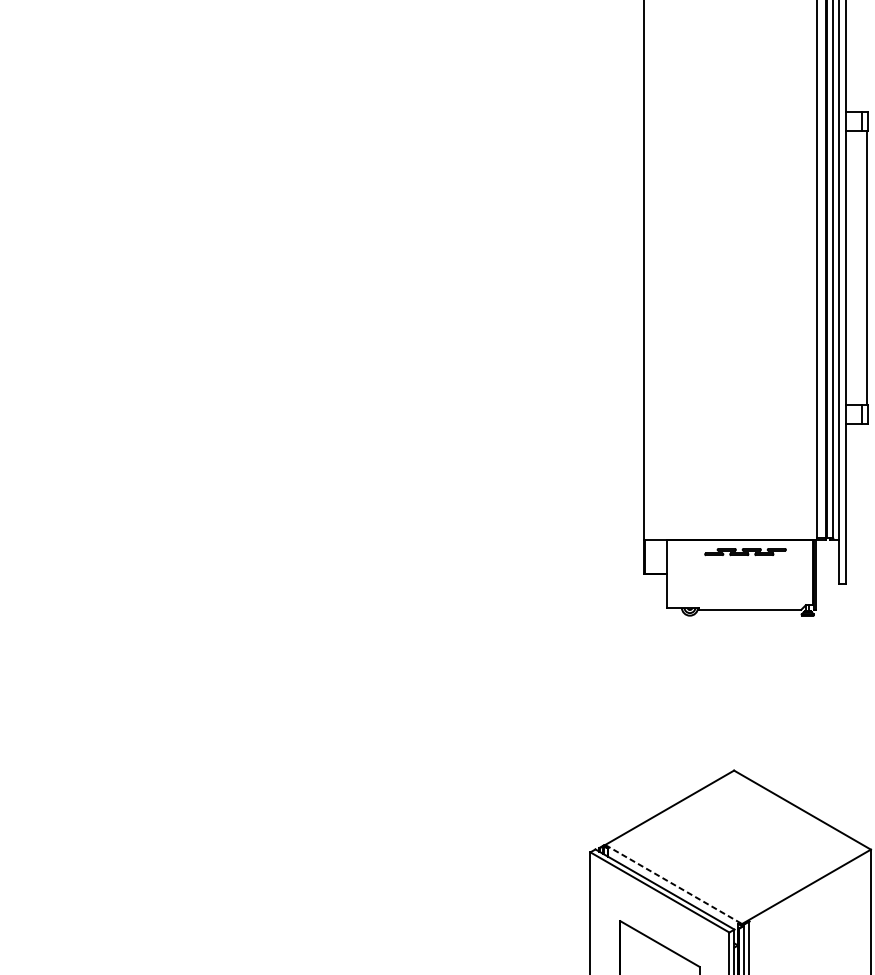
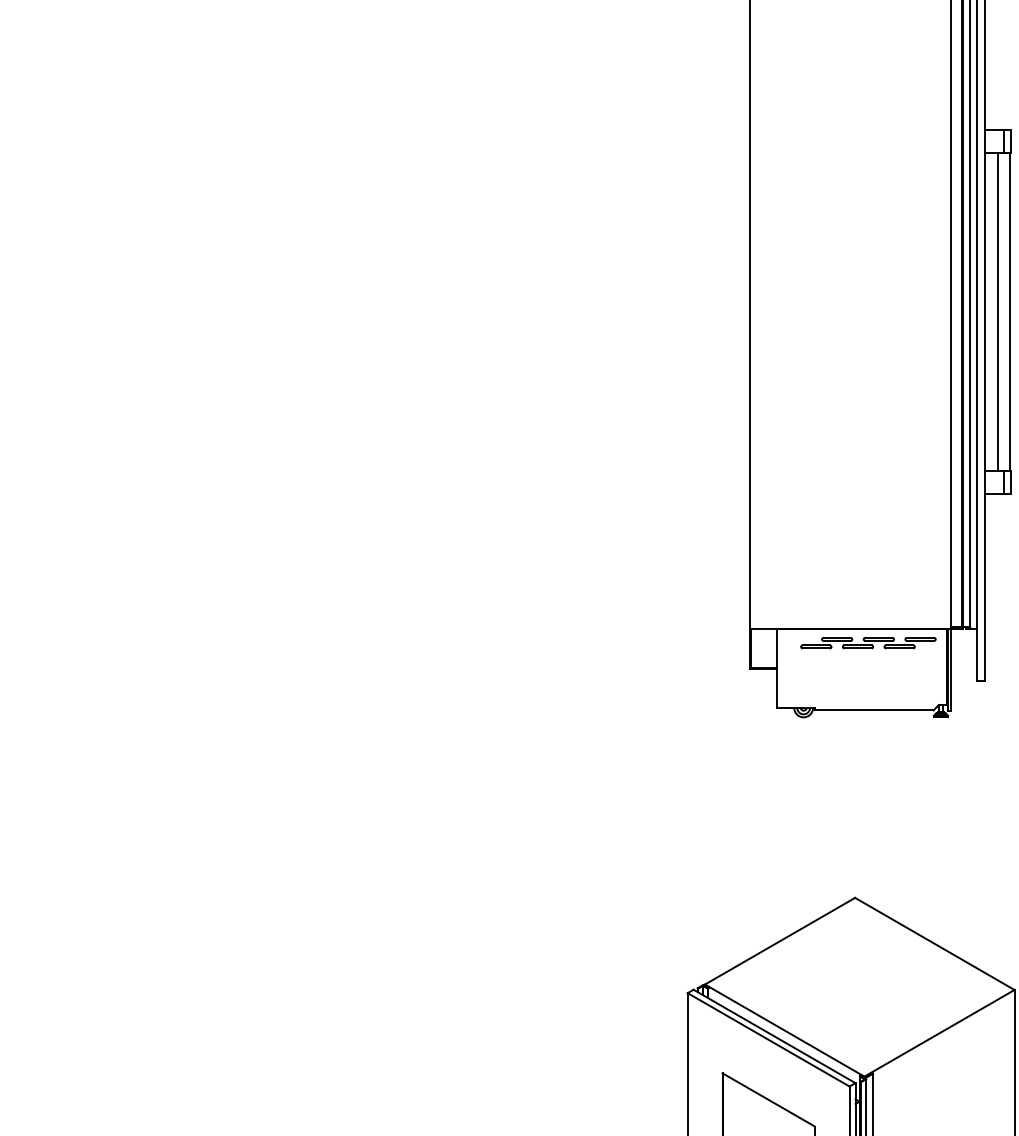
line: (857, 267) -> (998, 311), added
part: (745, 552) -> (868, 643), size x1.43
line: (674, 884) -> (785, 1030), dashed -> solid

